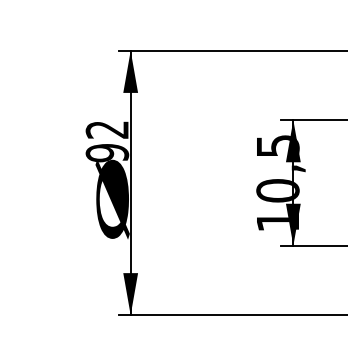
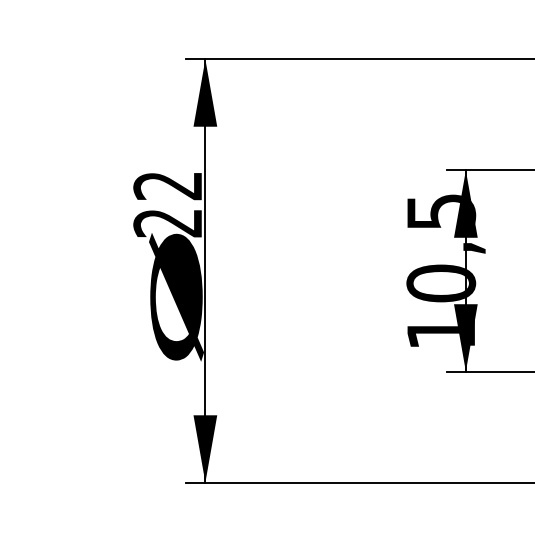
text: (107, 153) -> (168, 223), 92 -> 22

